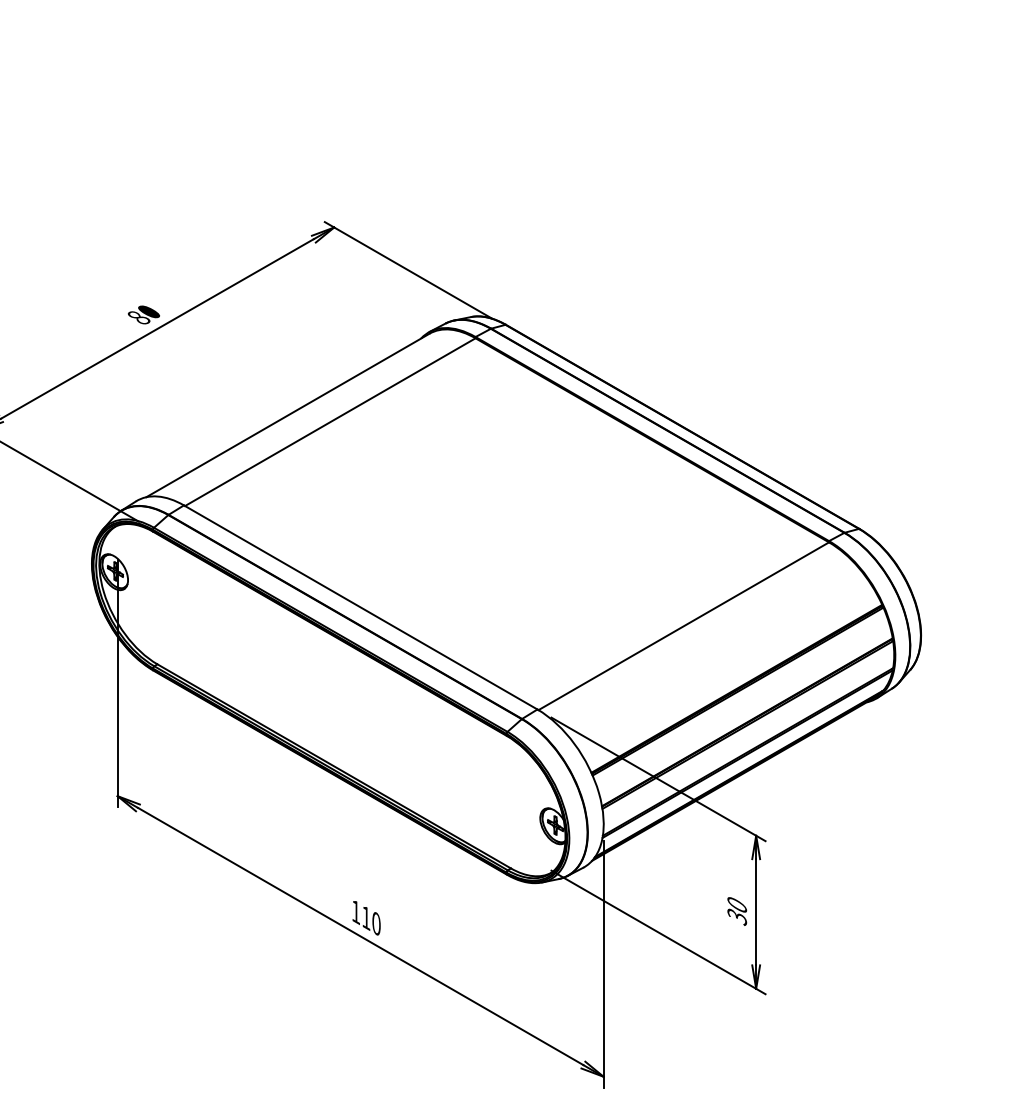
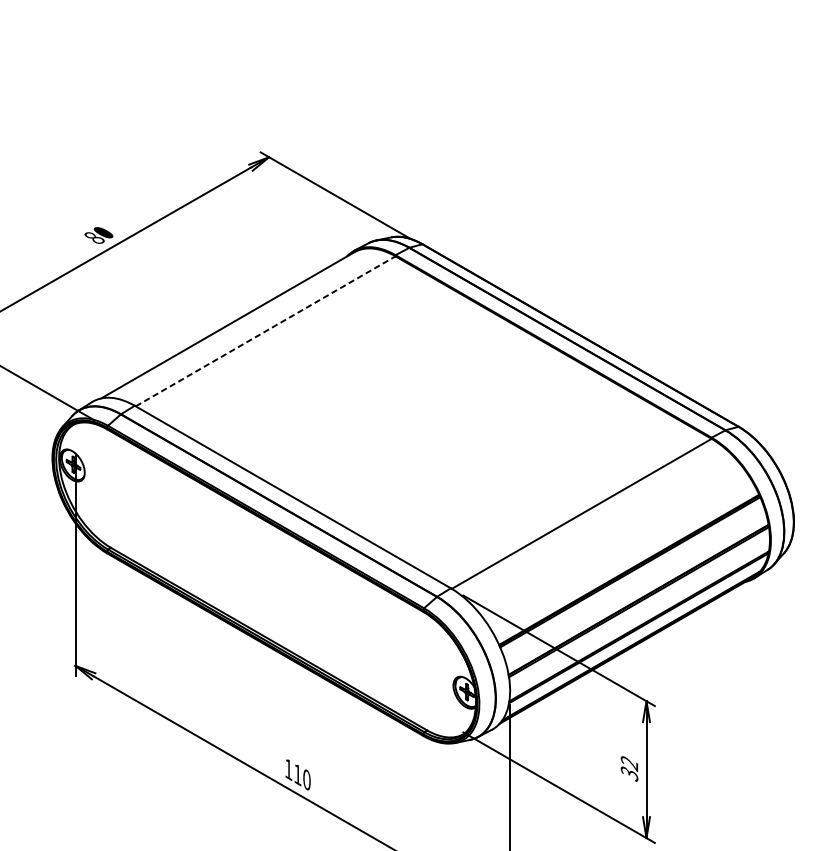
line: (330, 422) -> (265, 331), solid -> dashed
text: (737, 906) -> (629, 764), 30 -> 32

